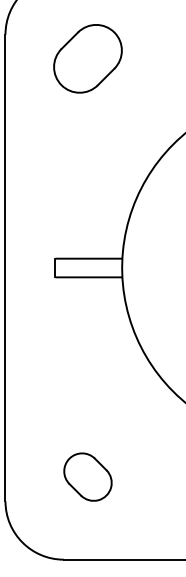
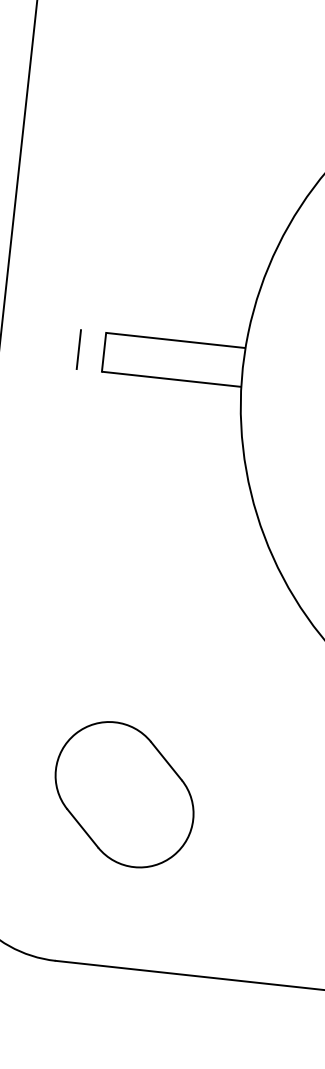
line: (42, 267) -> (77, 348), added
part: (87, 476) -> (123, 793), size x1.43

